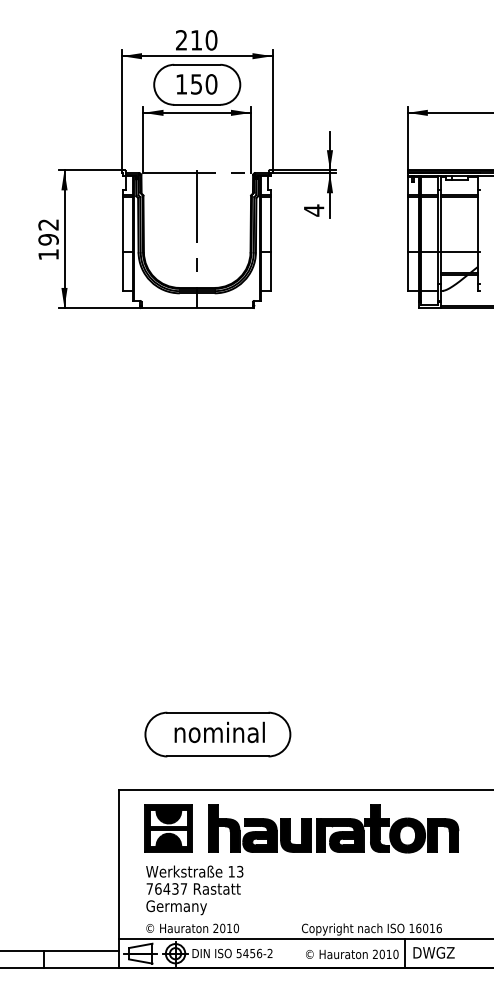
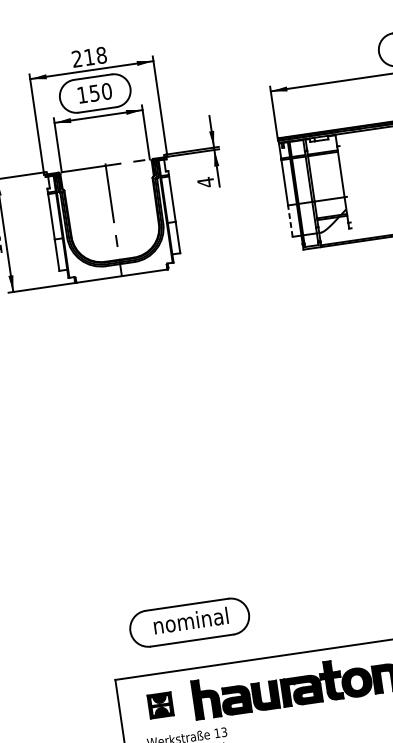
text: (211, 40) -> (101, 55), 210 -> 218
line: (408, 271) -> (290, 221), solid -> dashed
part: (168, 828) -> (160, 705), size x0.6

